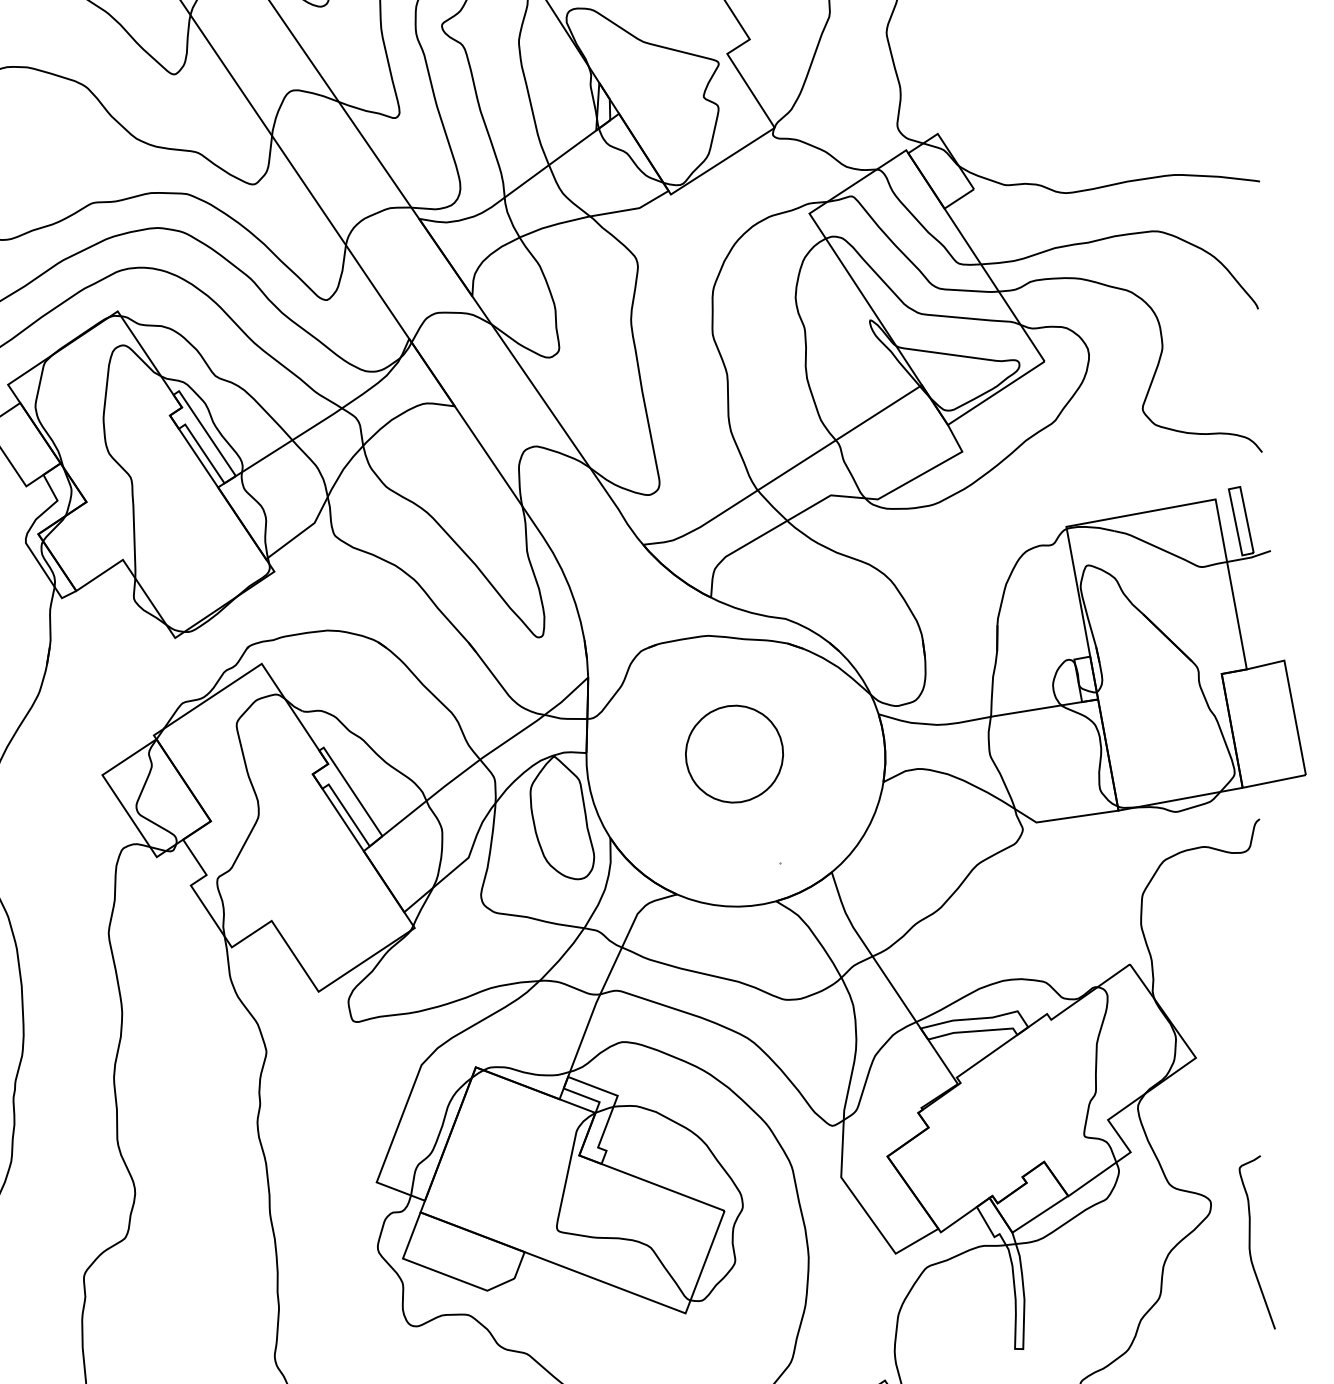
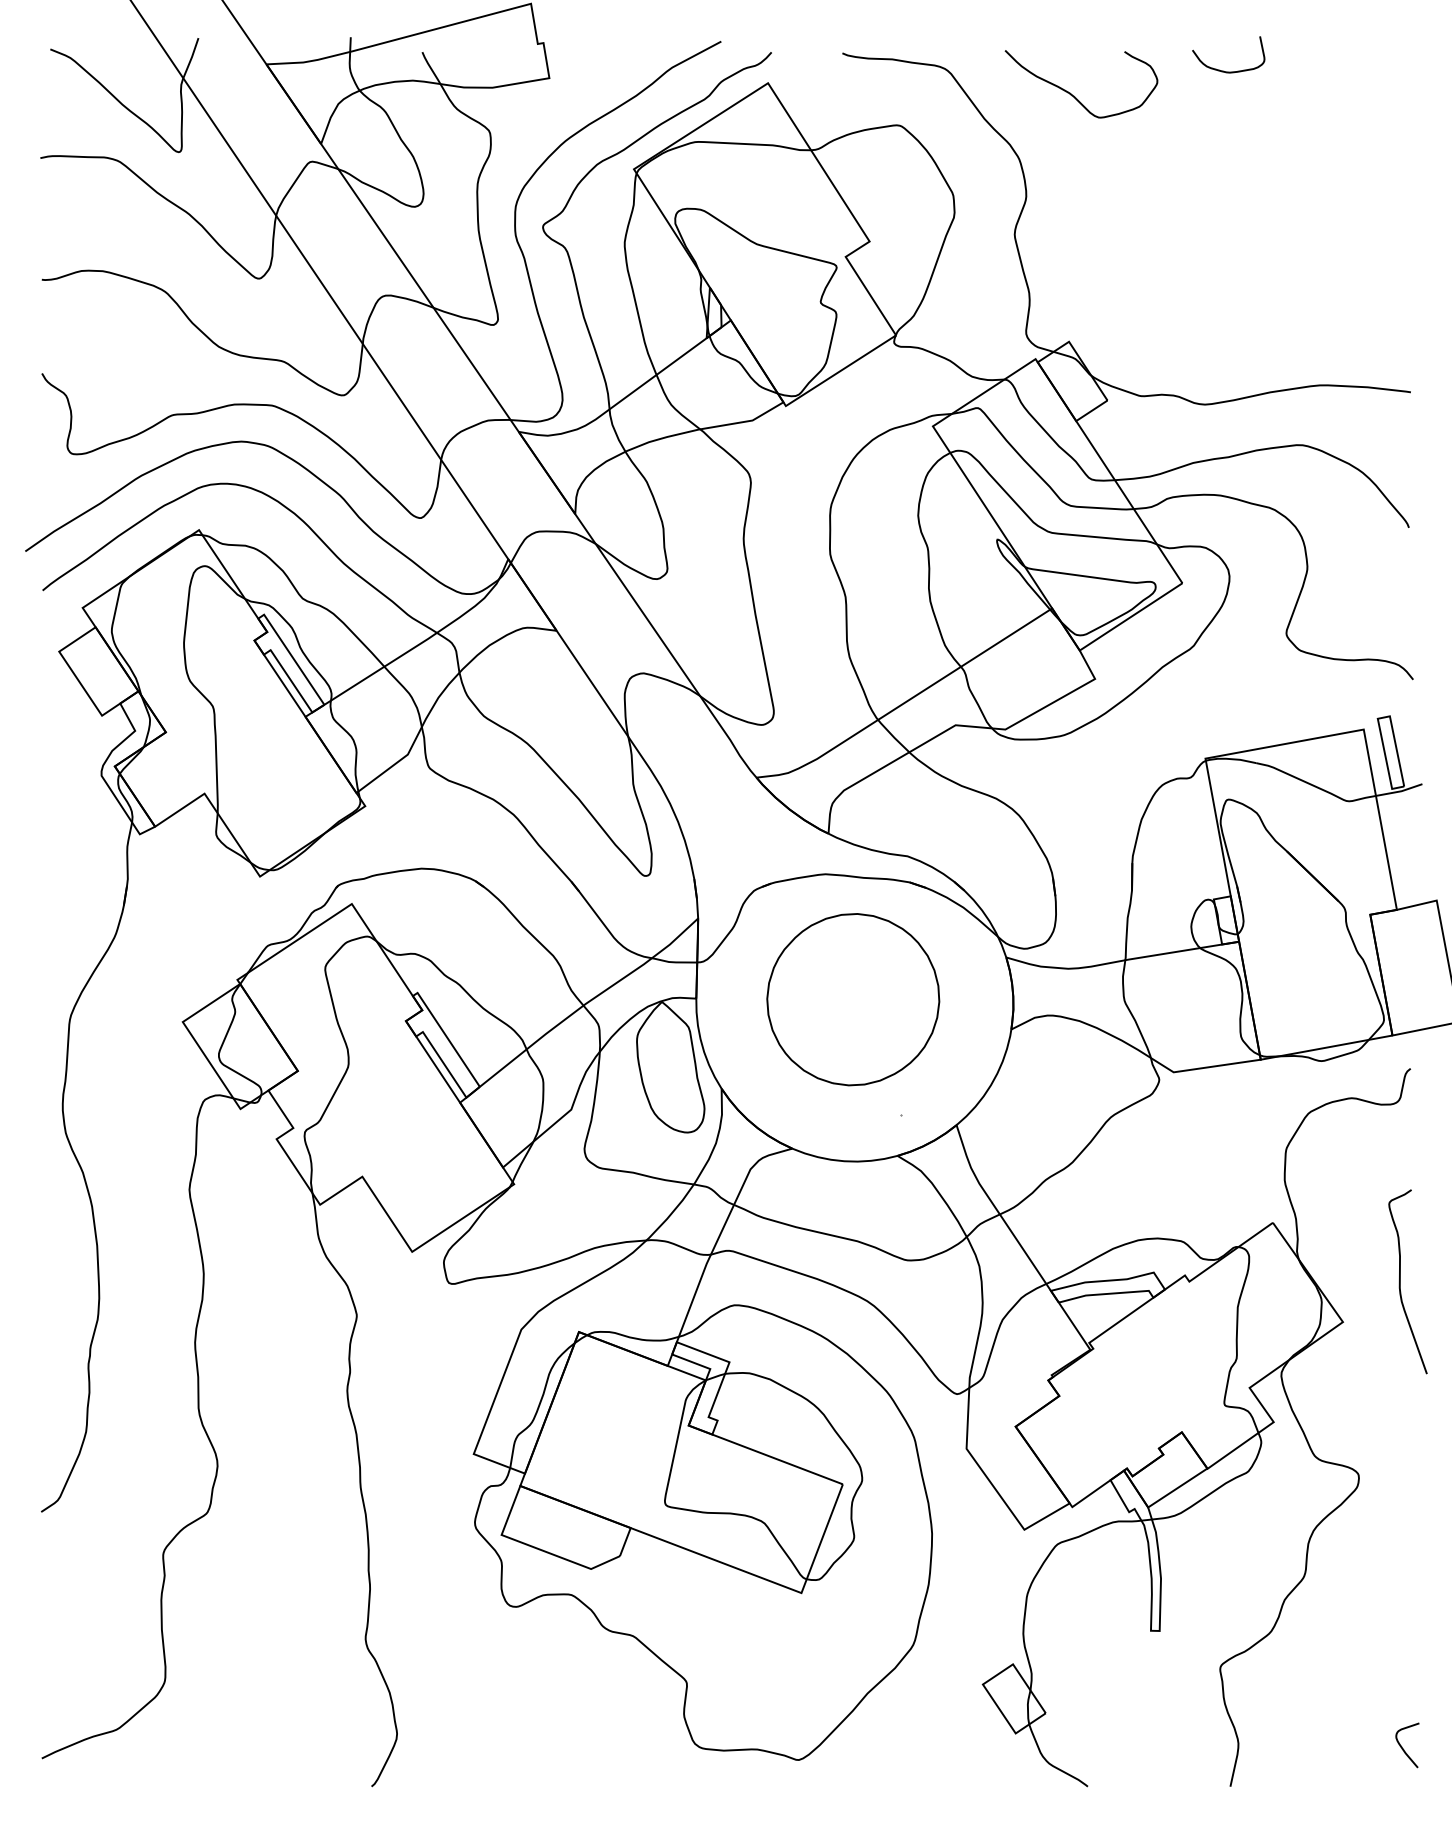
part: (734, 753) -> (853, 999), size x1.67
curve: (1250, 1242) -> (1400, 1281), moved

